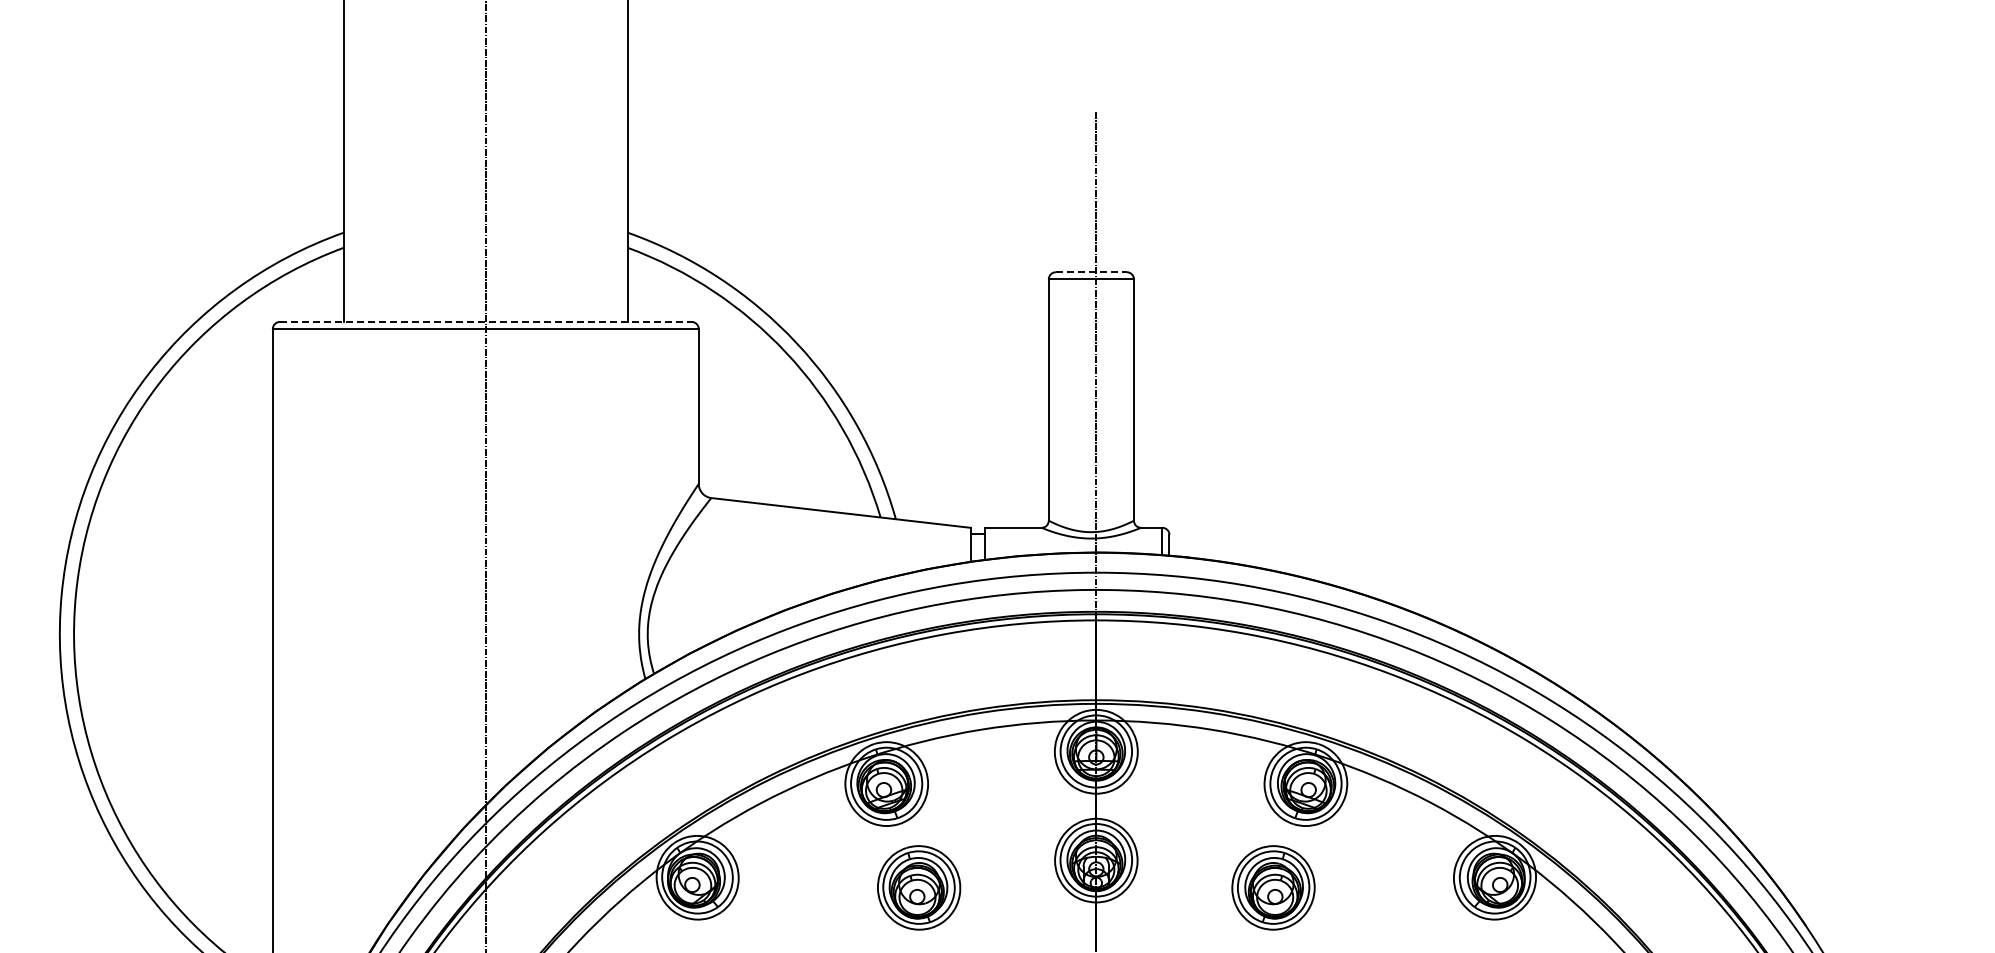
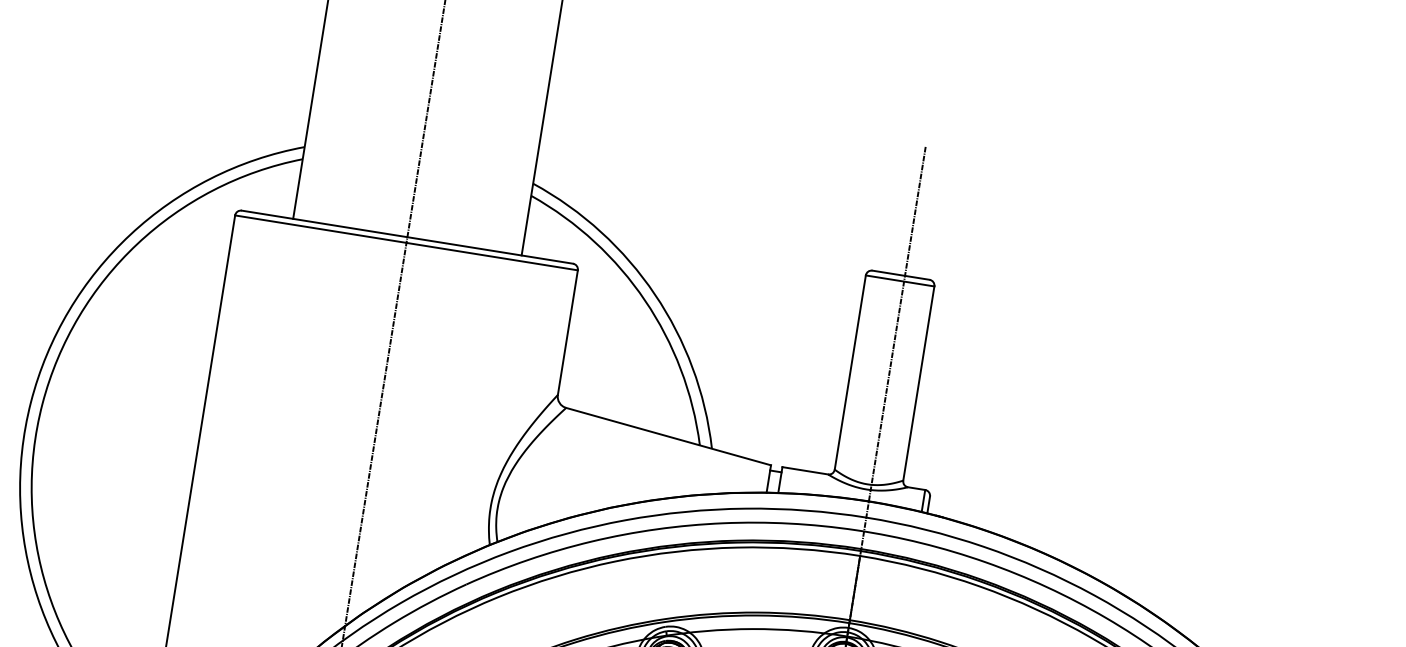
line: (1091, 272) -> (901, 275), dashed -> solid
line: (485, 321) -> (407, 236), dashed -> solid

